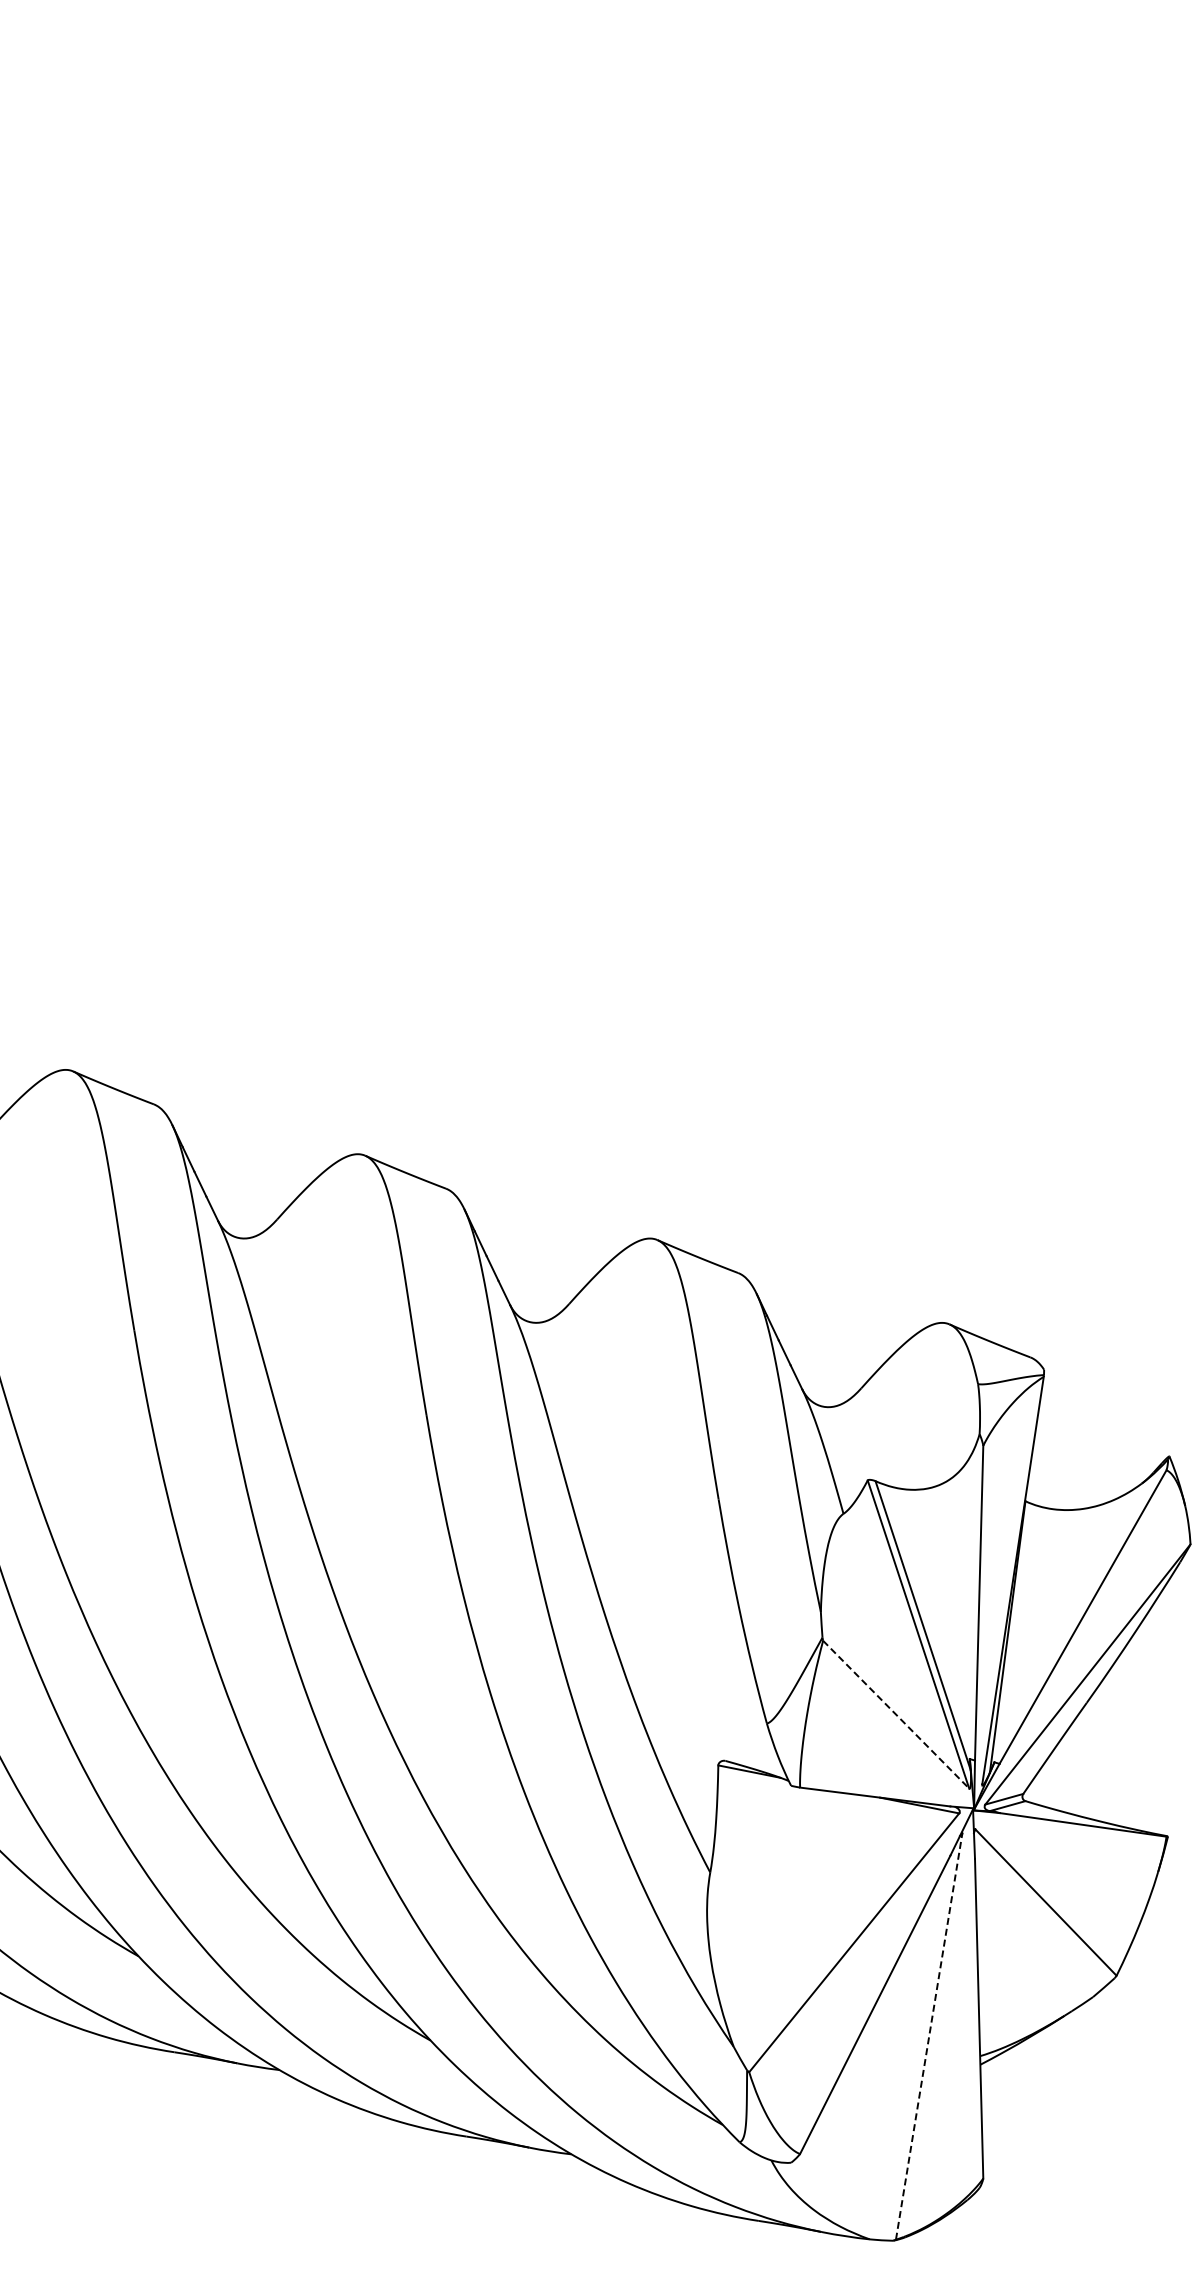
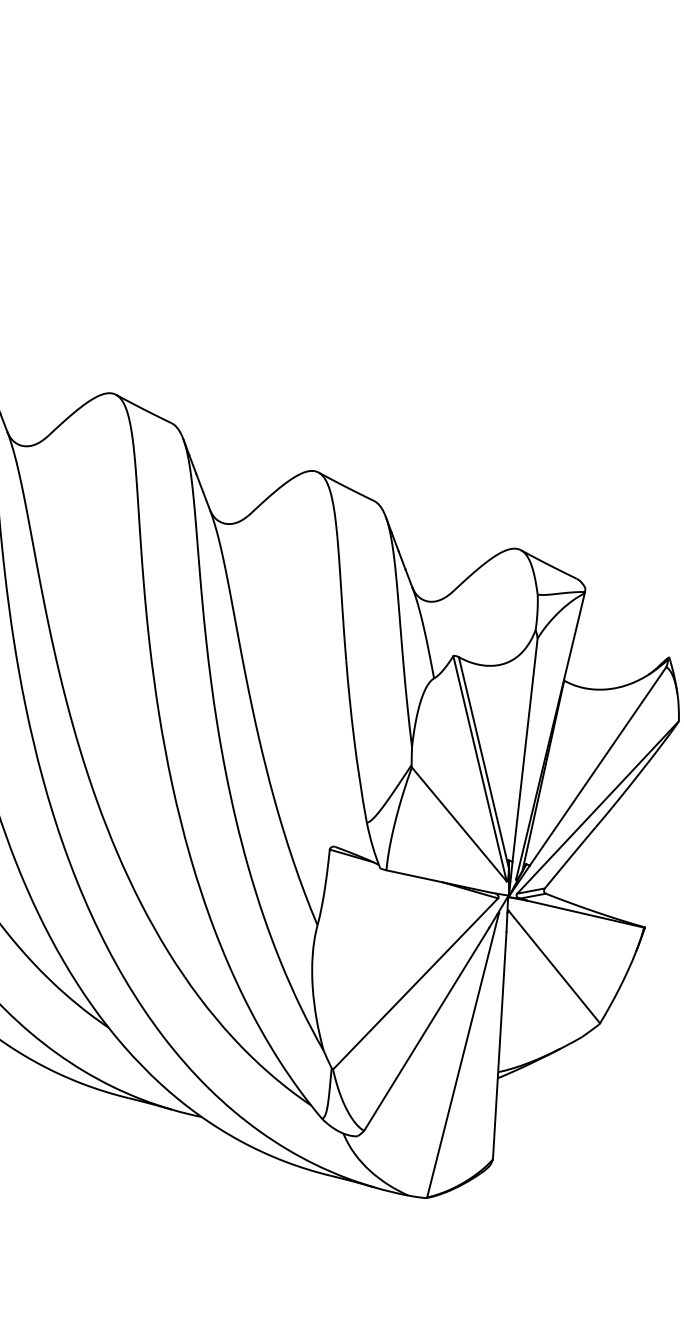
line: (896, 1714) -> (459, 824), dashed -> solid
line: (929, 2036) -> (463, 1055), dashed -> solid

